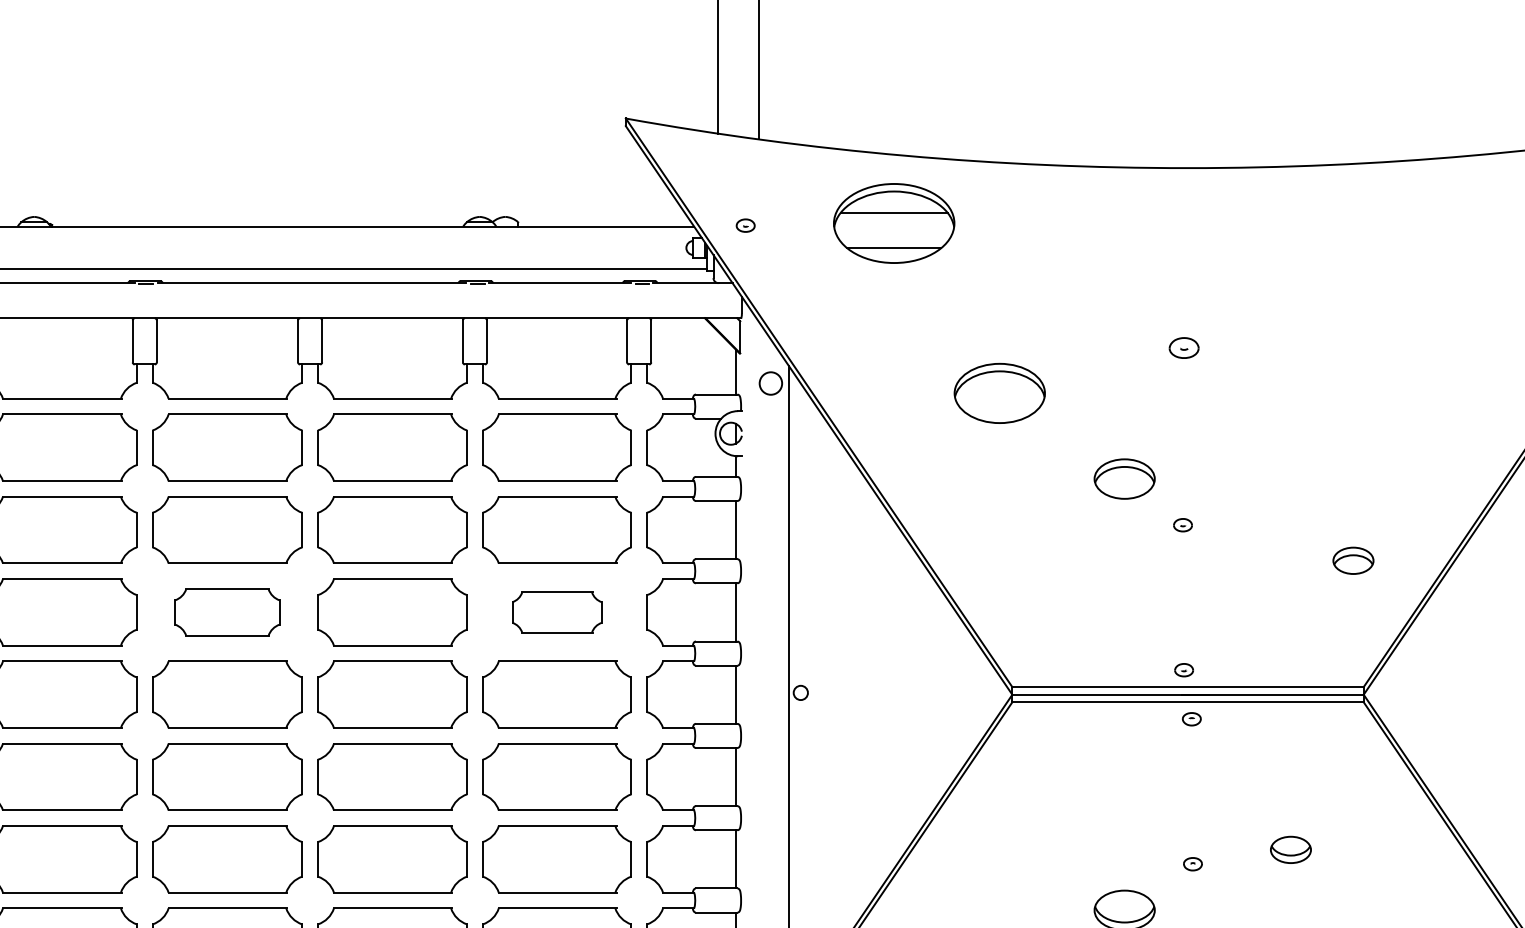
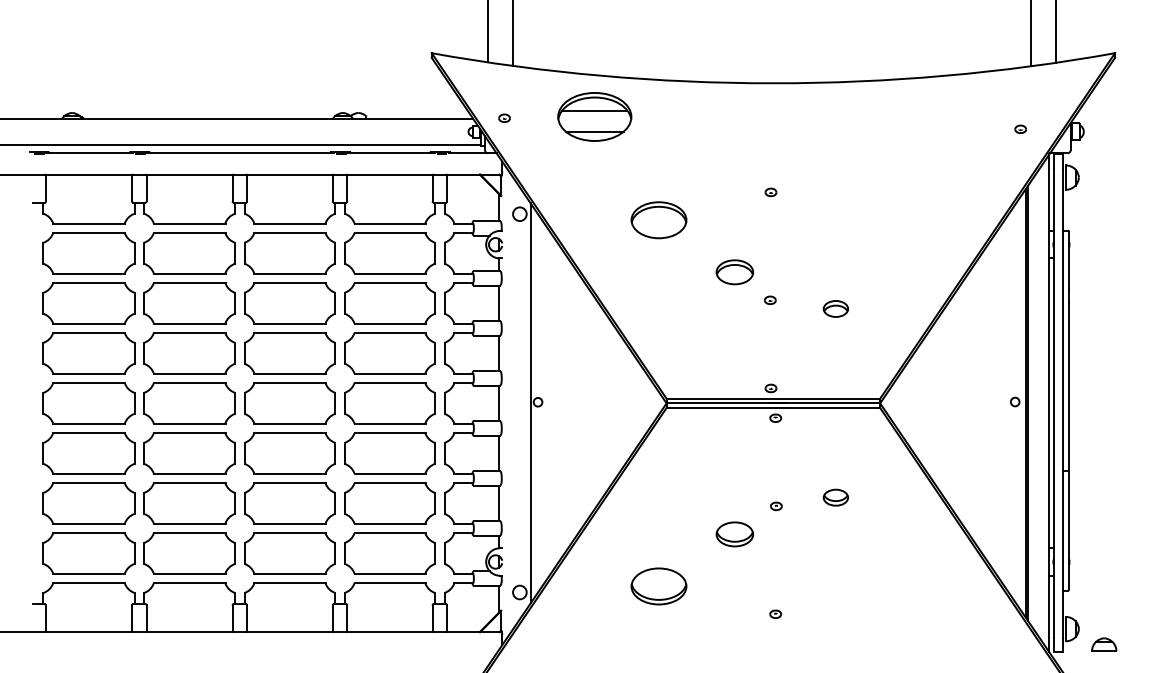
part: (1183, 346) -> (770, 191), size x0.62
part: (1352, 560) -> (835, 308), moved
part: (227, 612) -> (189, 353), size x1.43
part: (556, 612) -> (389, 353), size x1.67

